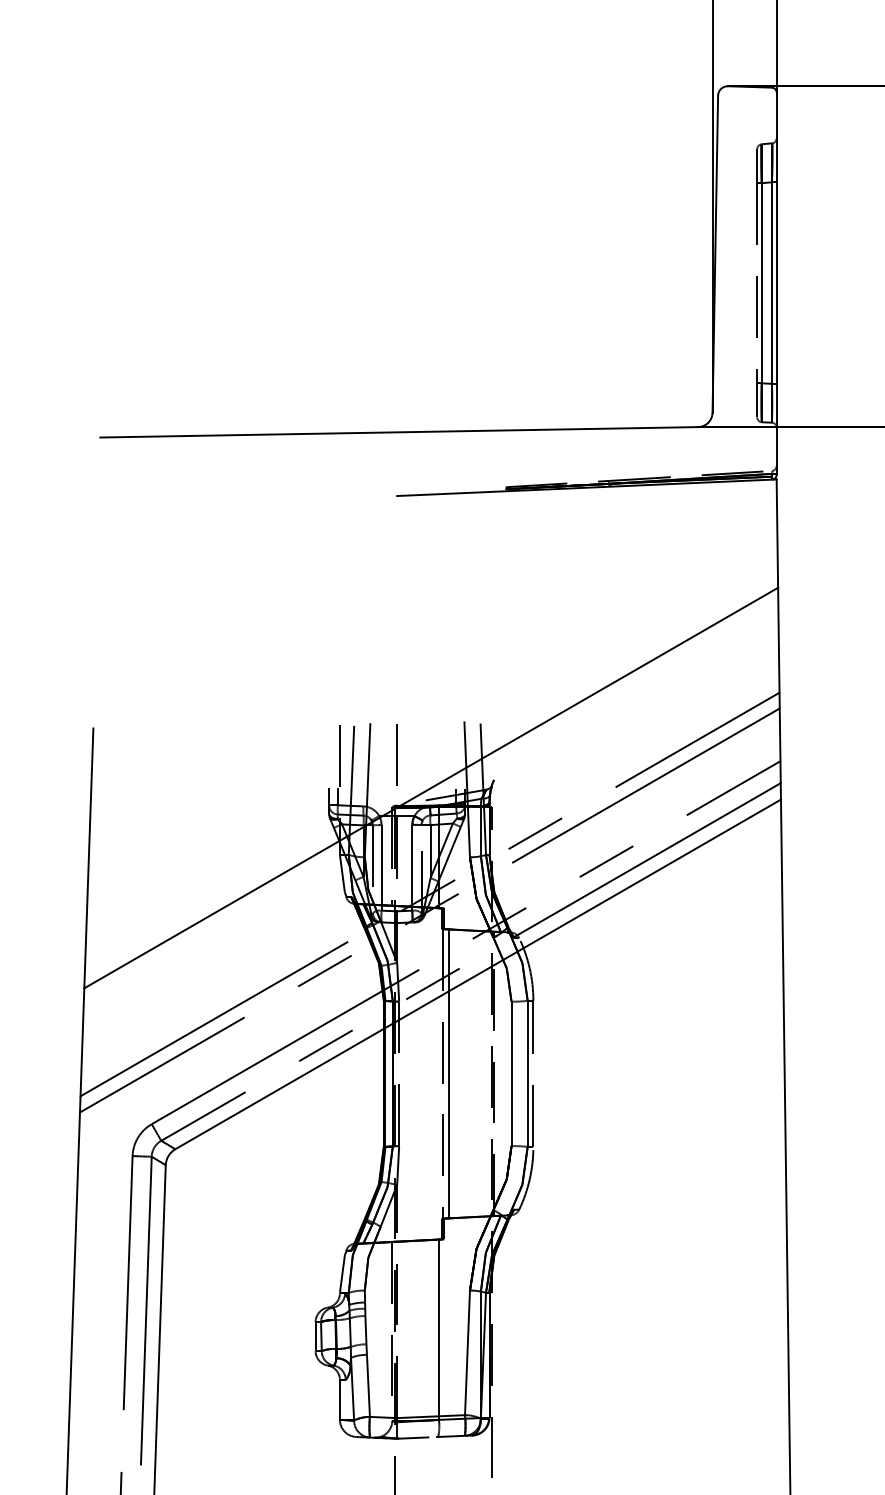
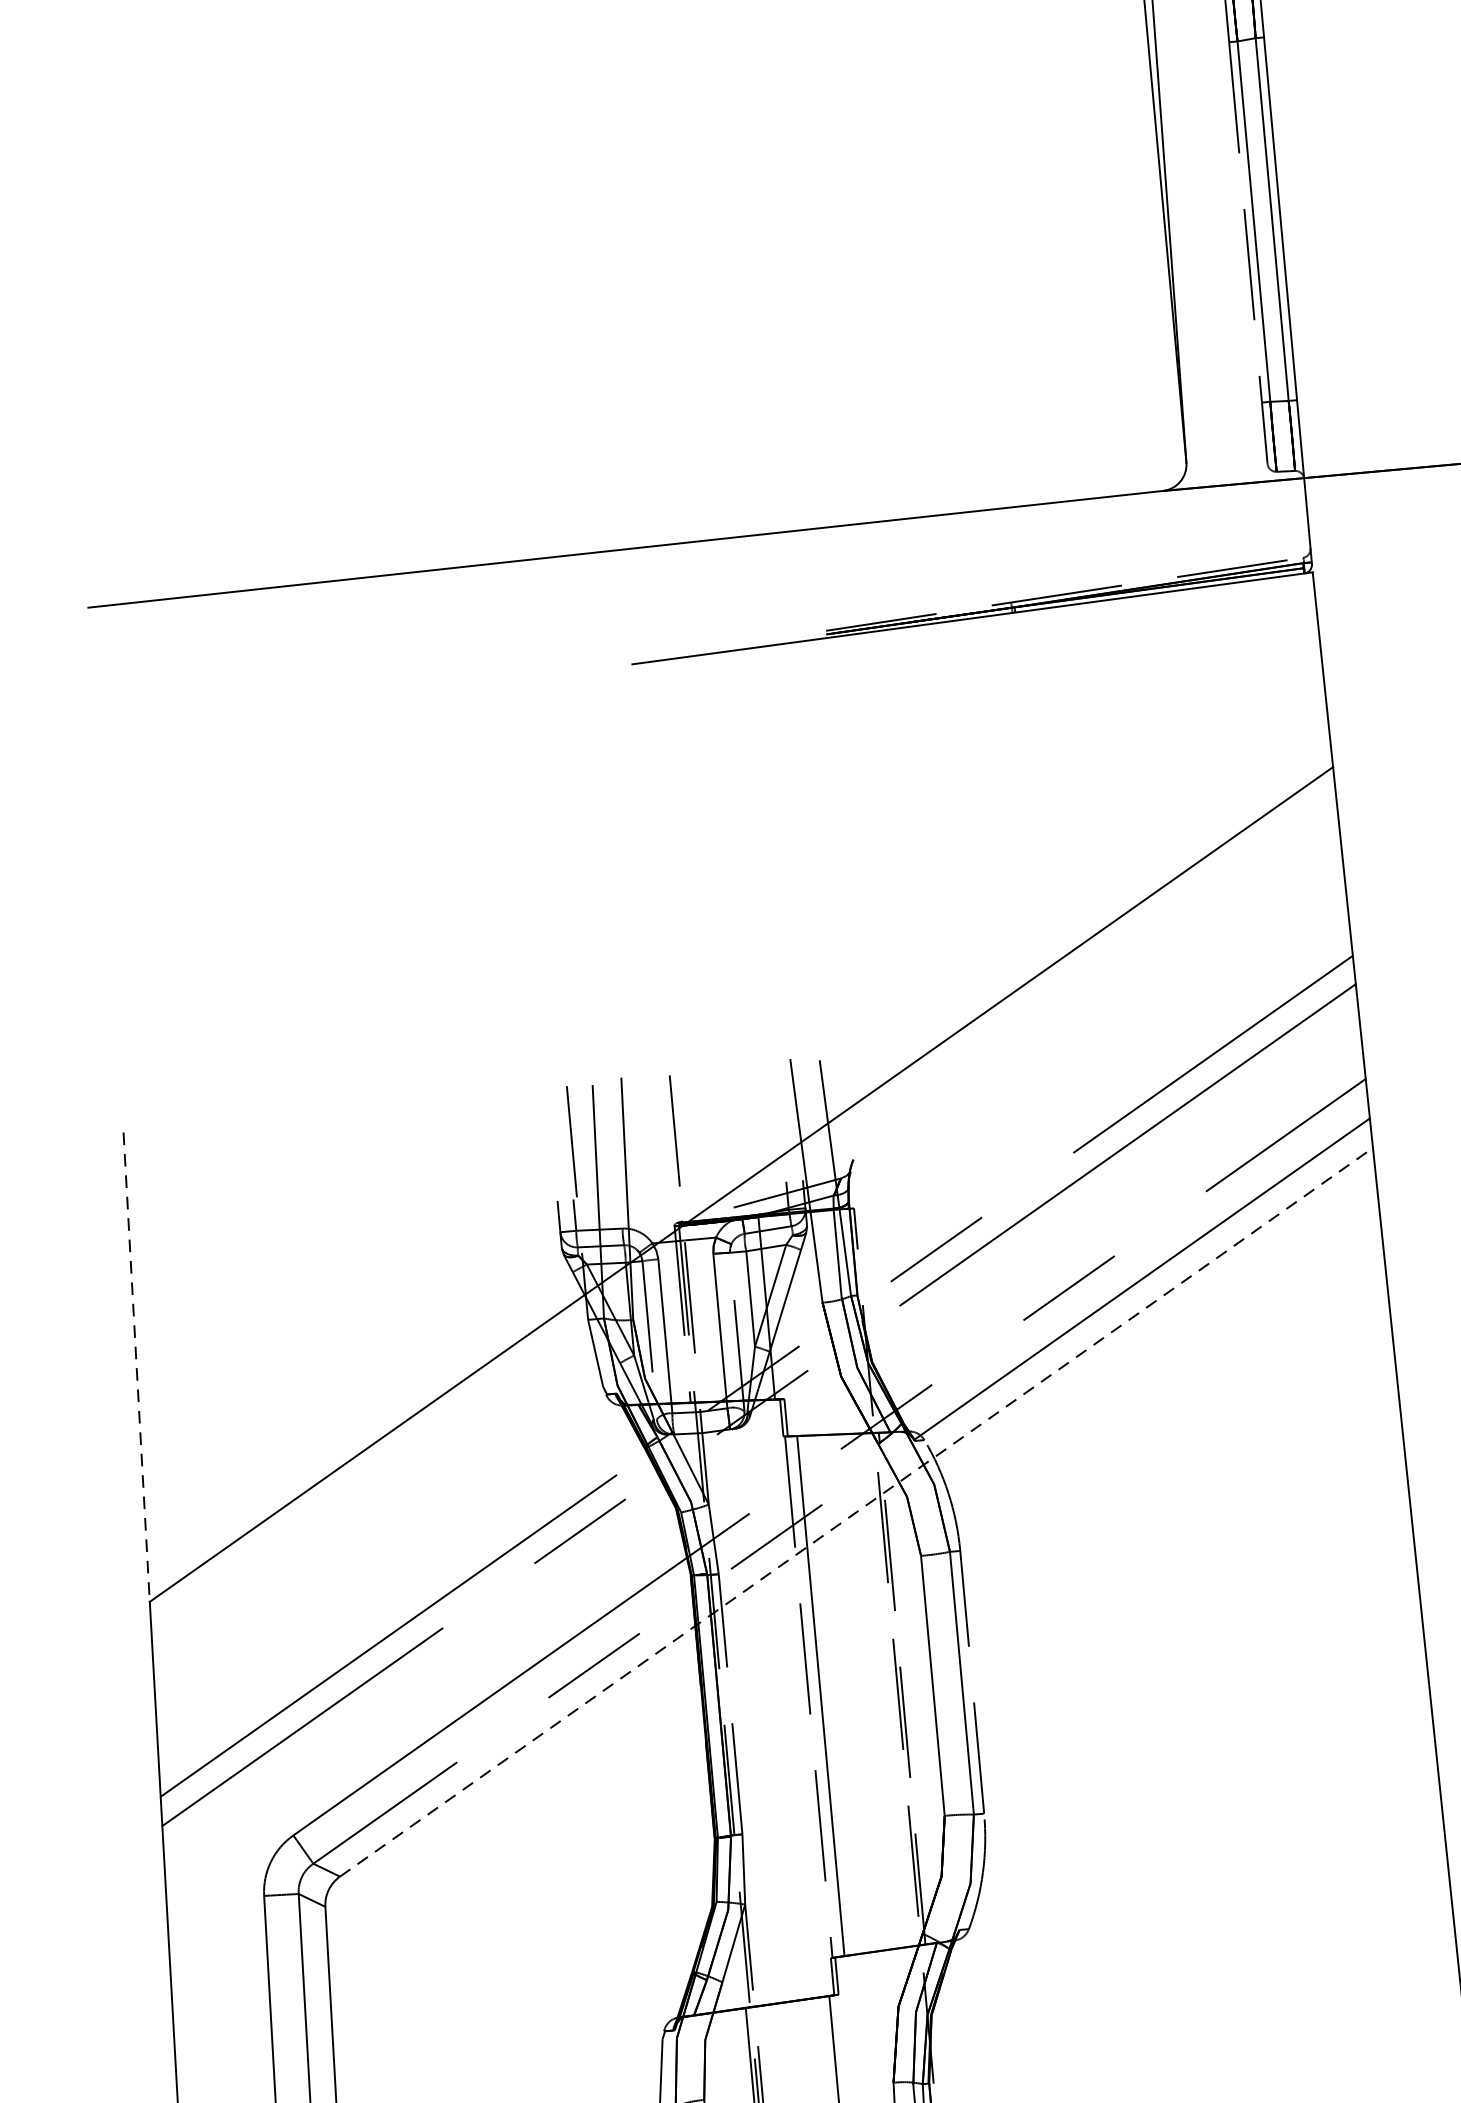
line: (88, 858) -> (136, 1367), solid -> dashed
line: (478, 974) -> (857, 1512), solid -> dashed

